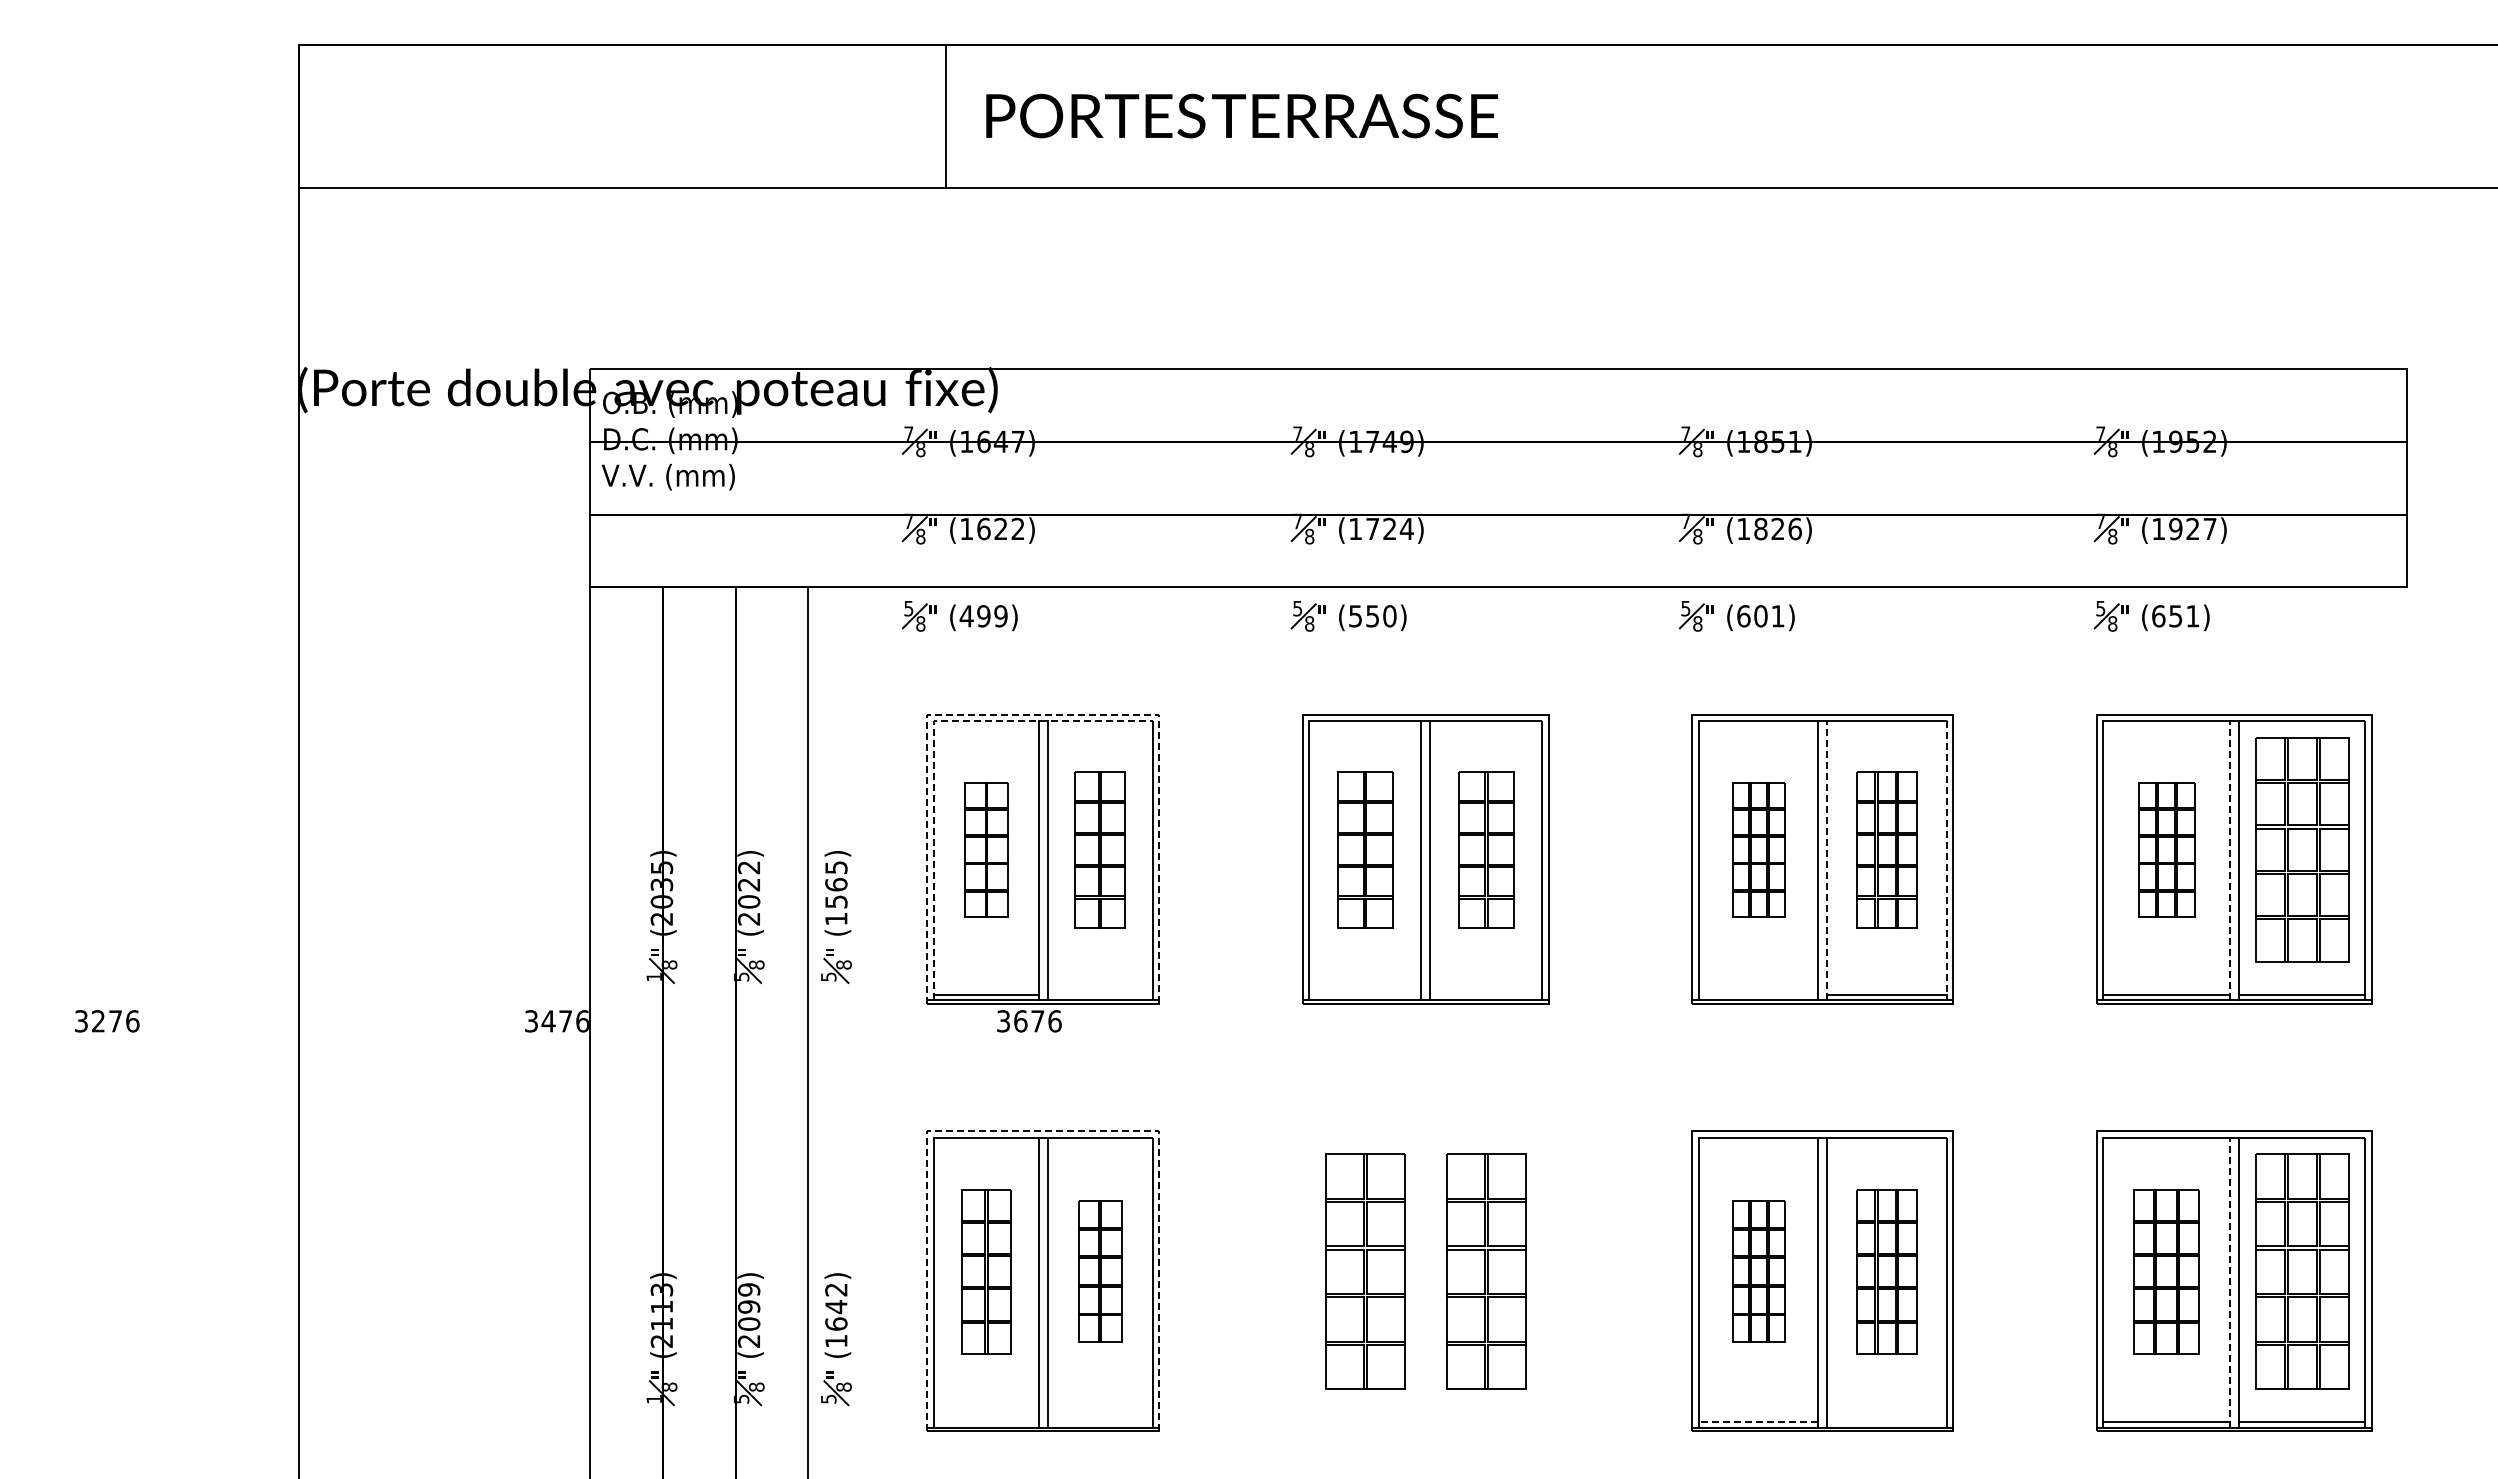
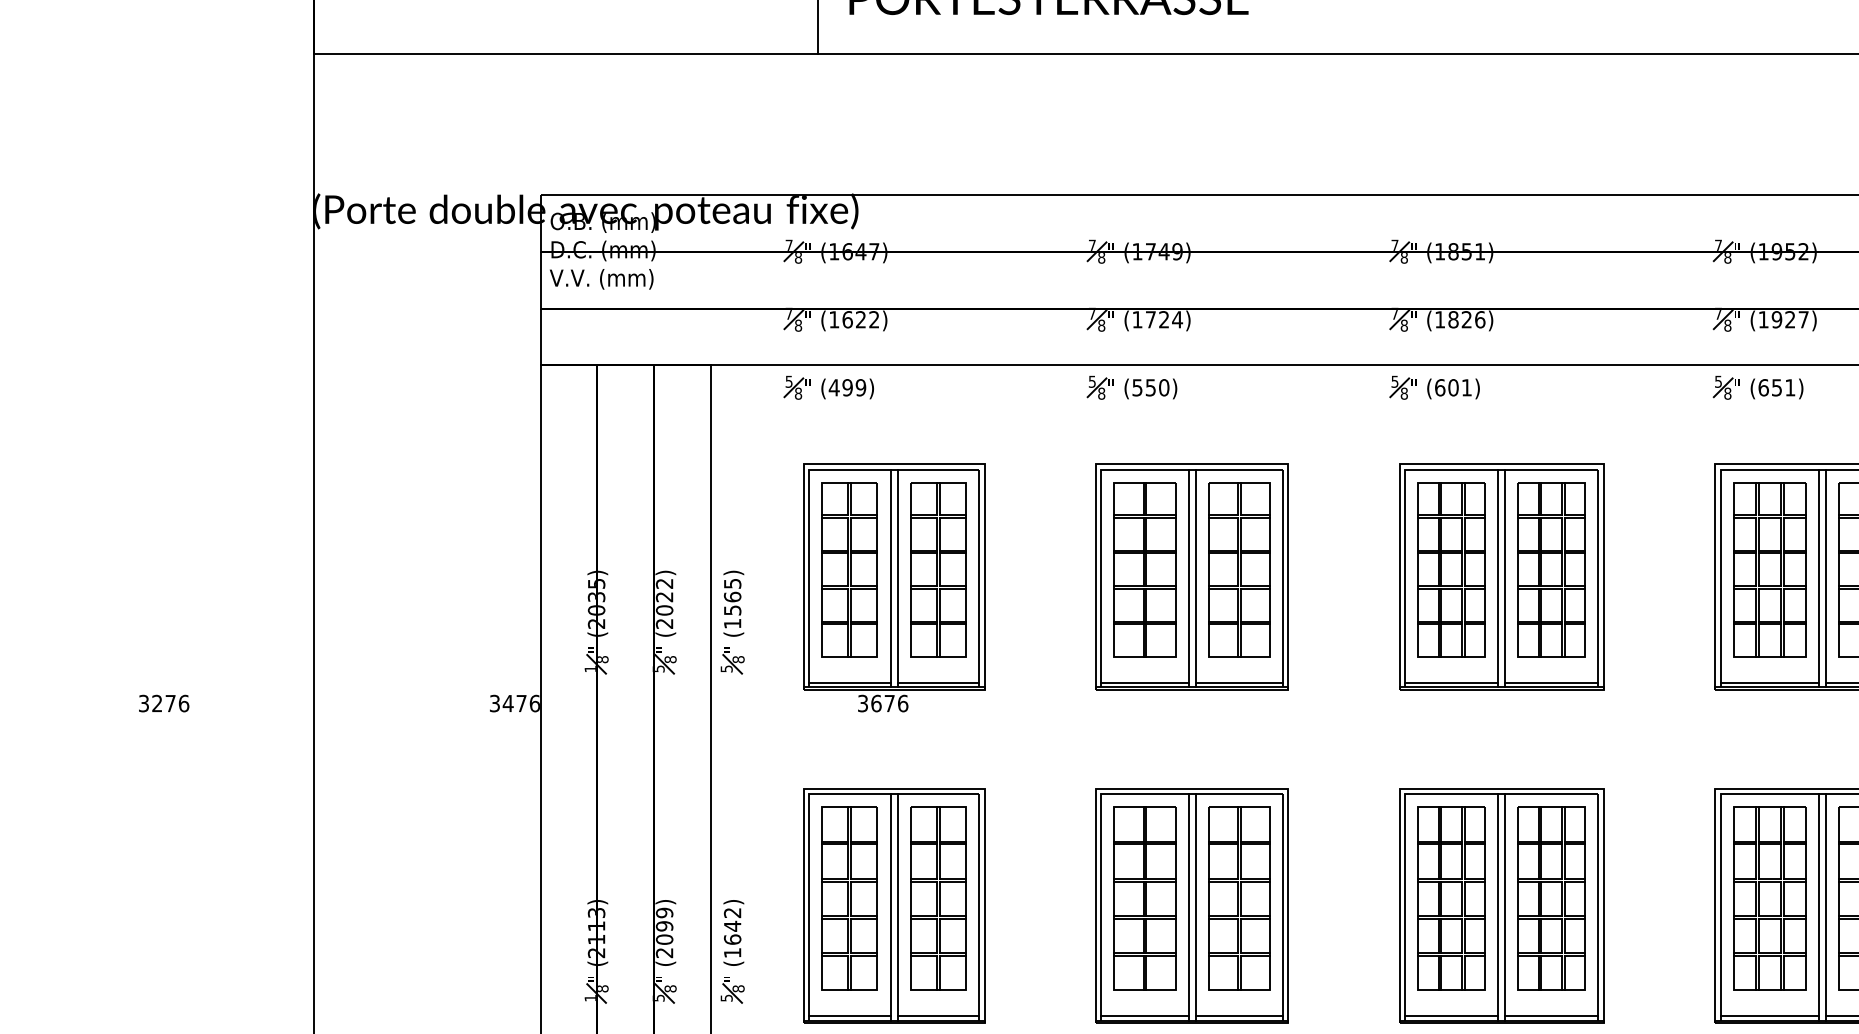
line: (1043, 714) -> (894, 464), dashed -> solid
line: (934, 750) -> (809, 492), dashed -> solid
part: (986, 849) -> (849, 569), size x1.67
part: (1100, 849) -> (938, 569), size x1.43
part: (1365, 849) -> (1145, 569), size x1.43
part: (1486, 849) -> (1239, 569), size x1.43
part: (1758, 849) -> (1451, 569), size x1.67
part: (1886, 849) -> (1551, 569), size x1.43
part: (2166, 849) -> (1769, 569), size x1.67
line: (1827, 860) -> (1505, 578), dashed -> solid
line: (1946, 860) -> (1598, 578), dashed -> solid
line: (2229, 860) -> (1818, 578), dashed -> solid
line: (1099, 994) -> (937, 682), added
line: (1365, 994) -> (1145, 682), added
line: (1486, 994) -> (1239, 682), added
line: (1758, 994) -> (1451, 682), added
line: (1043, 1131) -> (894, 789), dashed -> solid
part: (986, 1271) -> (849, 898), size x1.43
part: (1100, 1271) -> (938, 898), size x1.67
part: (1758, 1271) -> (1451, 898), size x1.67
part: (1886, 1271) -> (1551, 898), size x1.43
part: (2166, 1271) -> (1769, 898), size x1.43
part: (1425, 1280) -> (1191, 905), added
line: (2229, 1282) -> (1818, 907), dashed -> solid
line: (986, 1422) -> (849, 1016), added
line: (1099, 1422) -> (937, 1016), added
line: (1758, 1422) -> (1451, 1016), dashed -> solid
line: (1886, 1422) -> (1551, 1016), added

